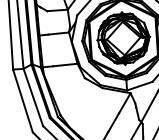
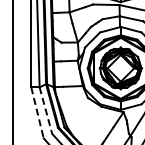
line: (34, 98) -> (46, 111), solid -> dashed
line: (23, 101) -> (37, 113), solid -> dashed

